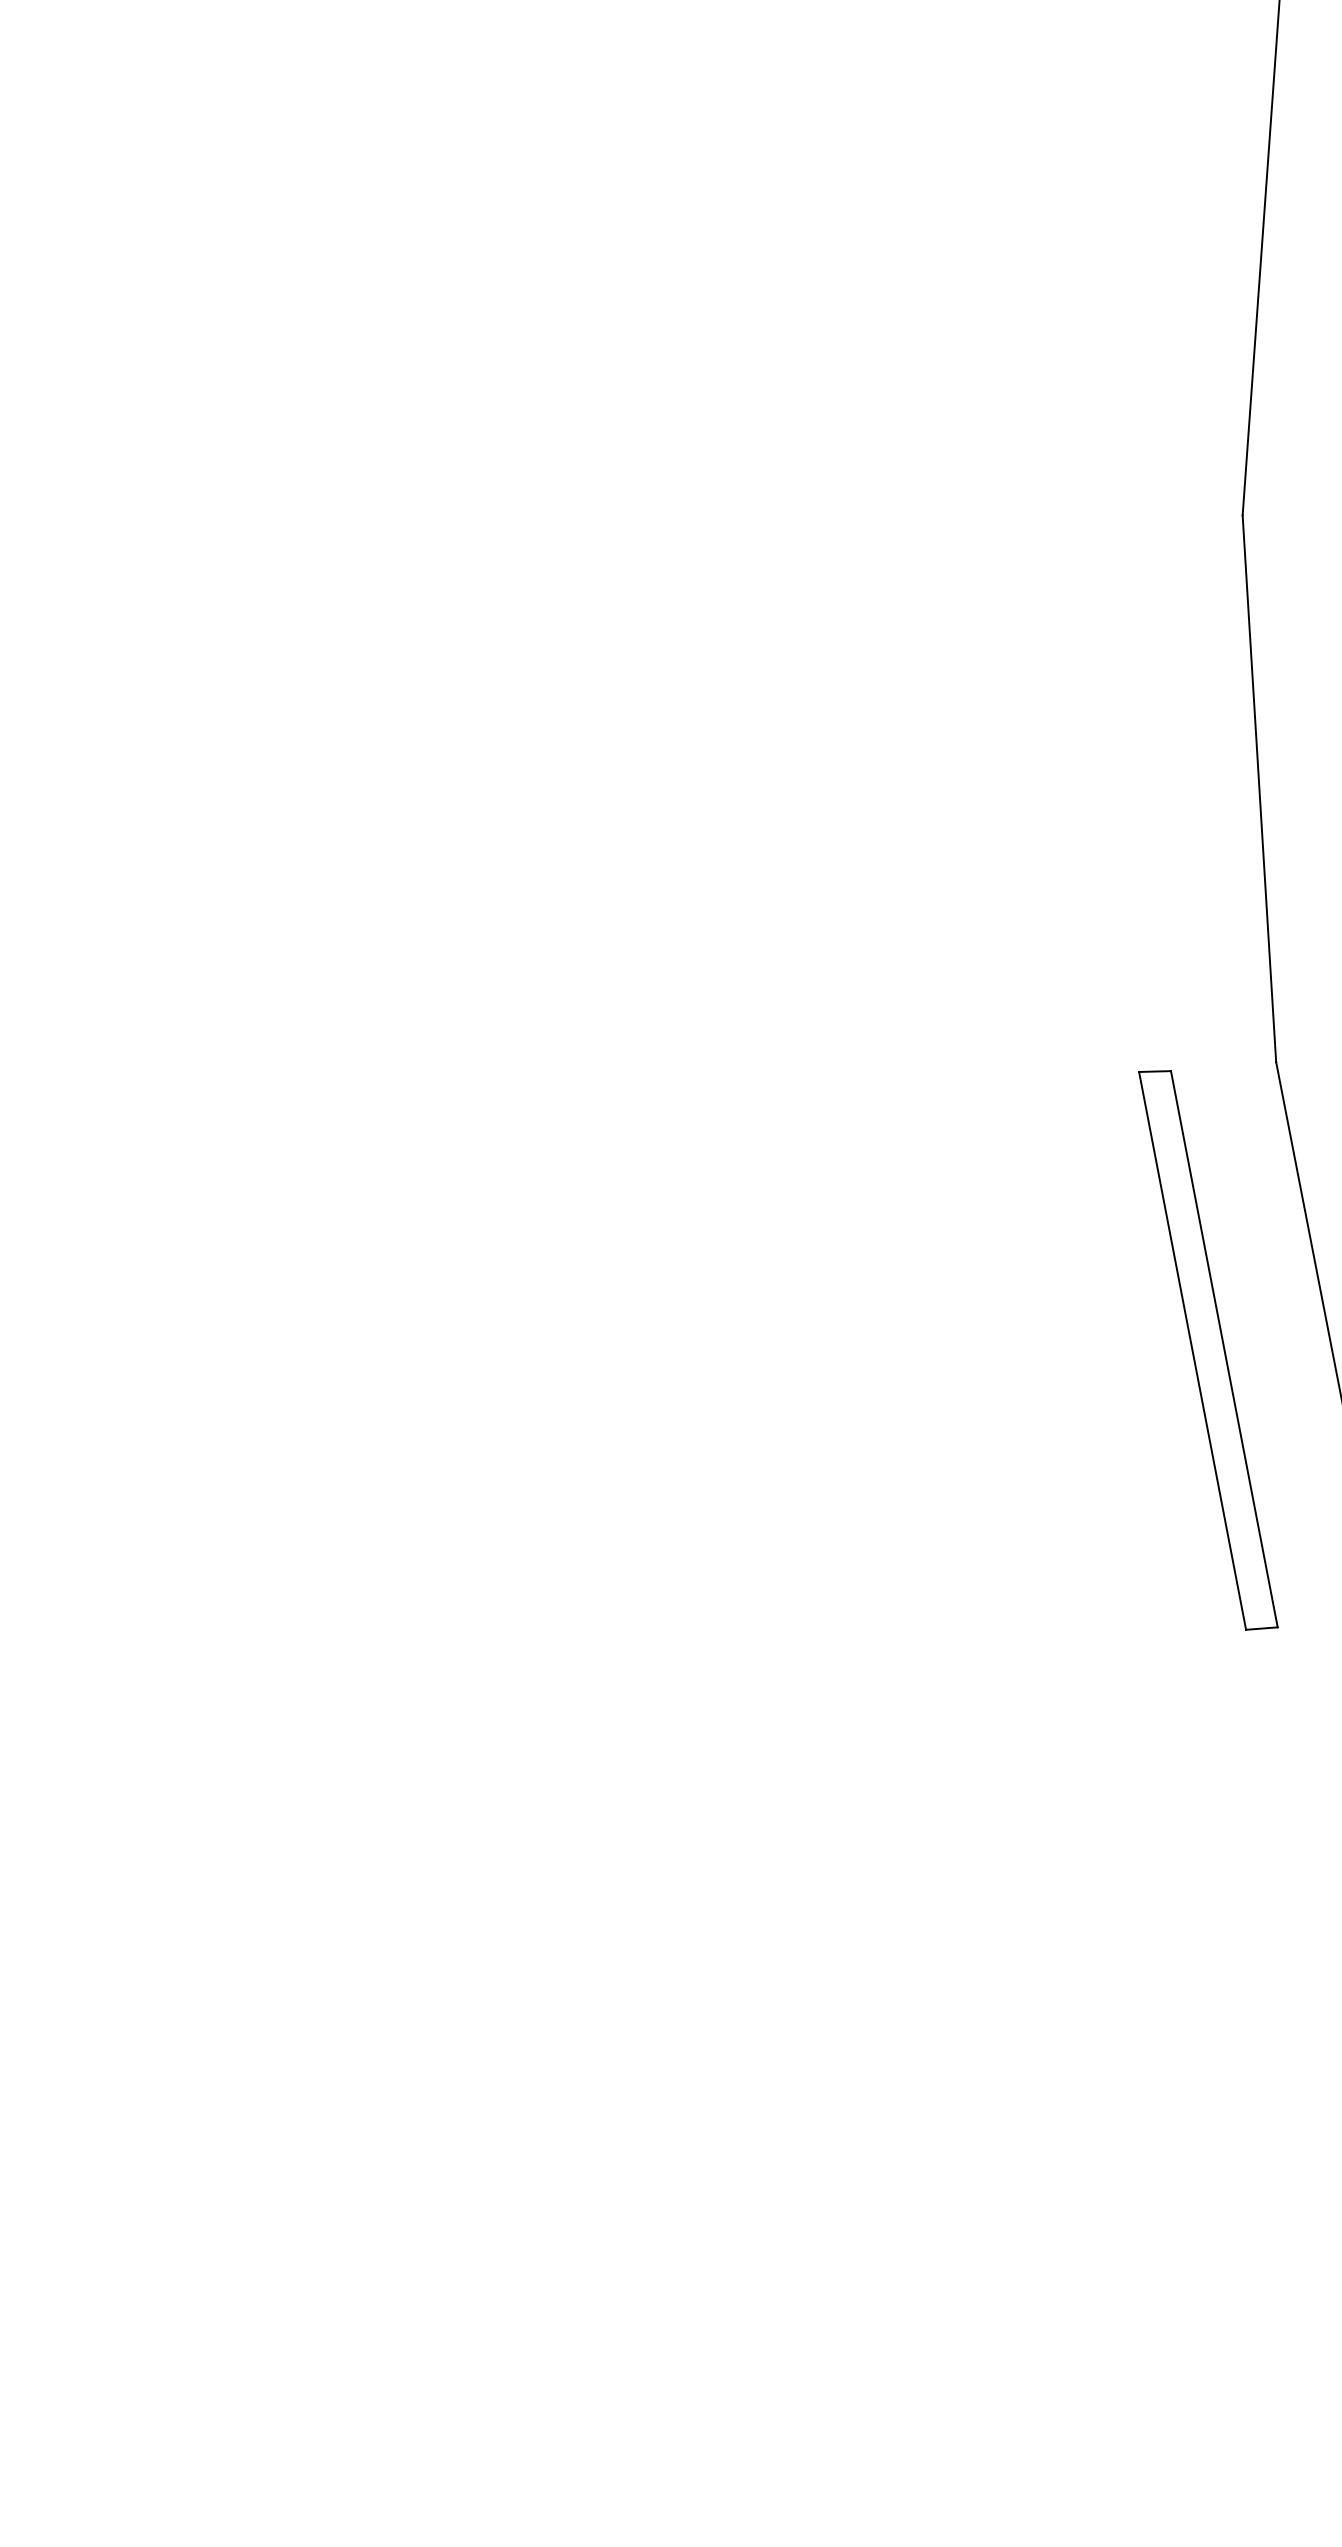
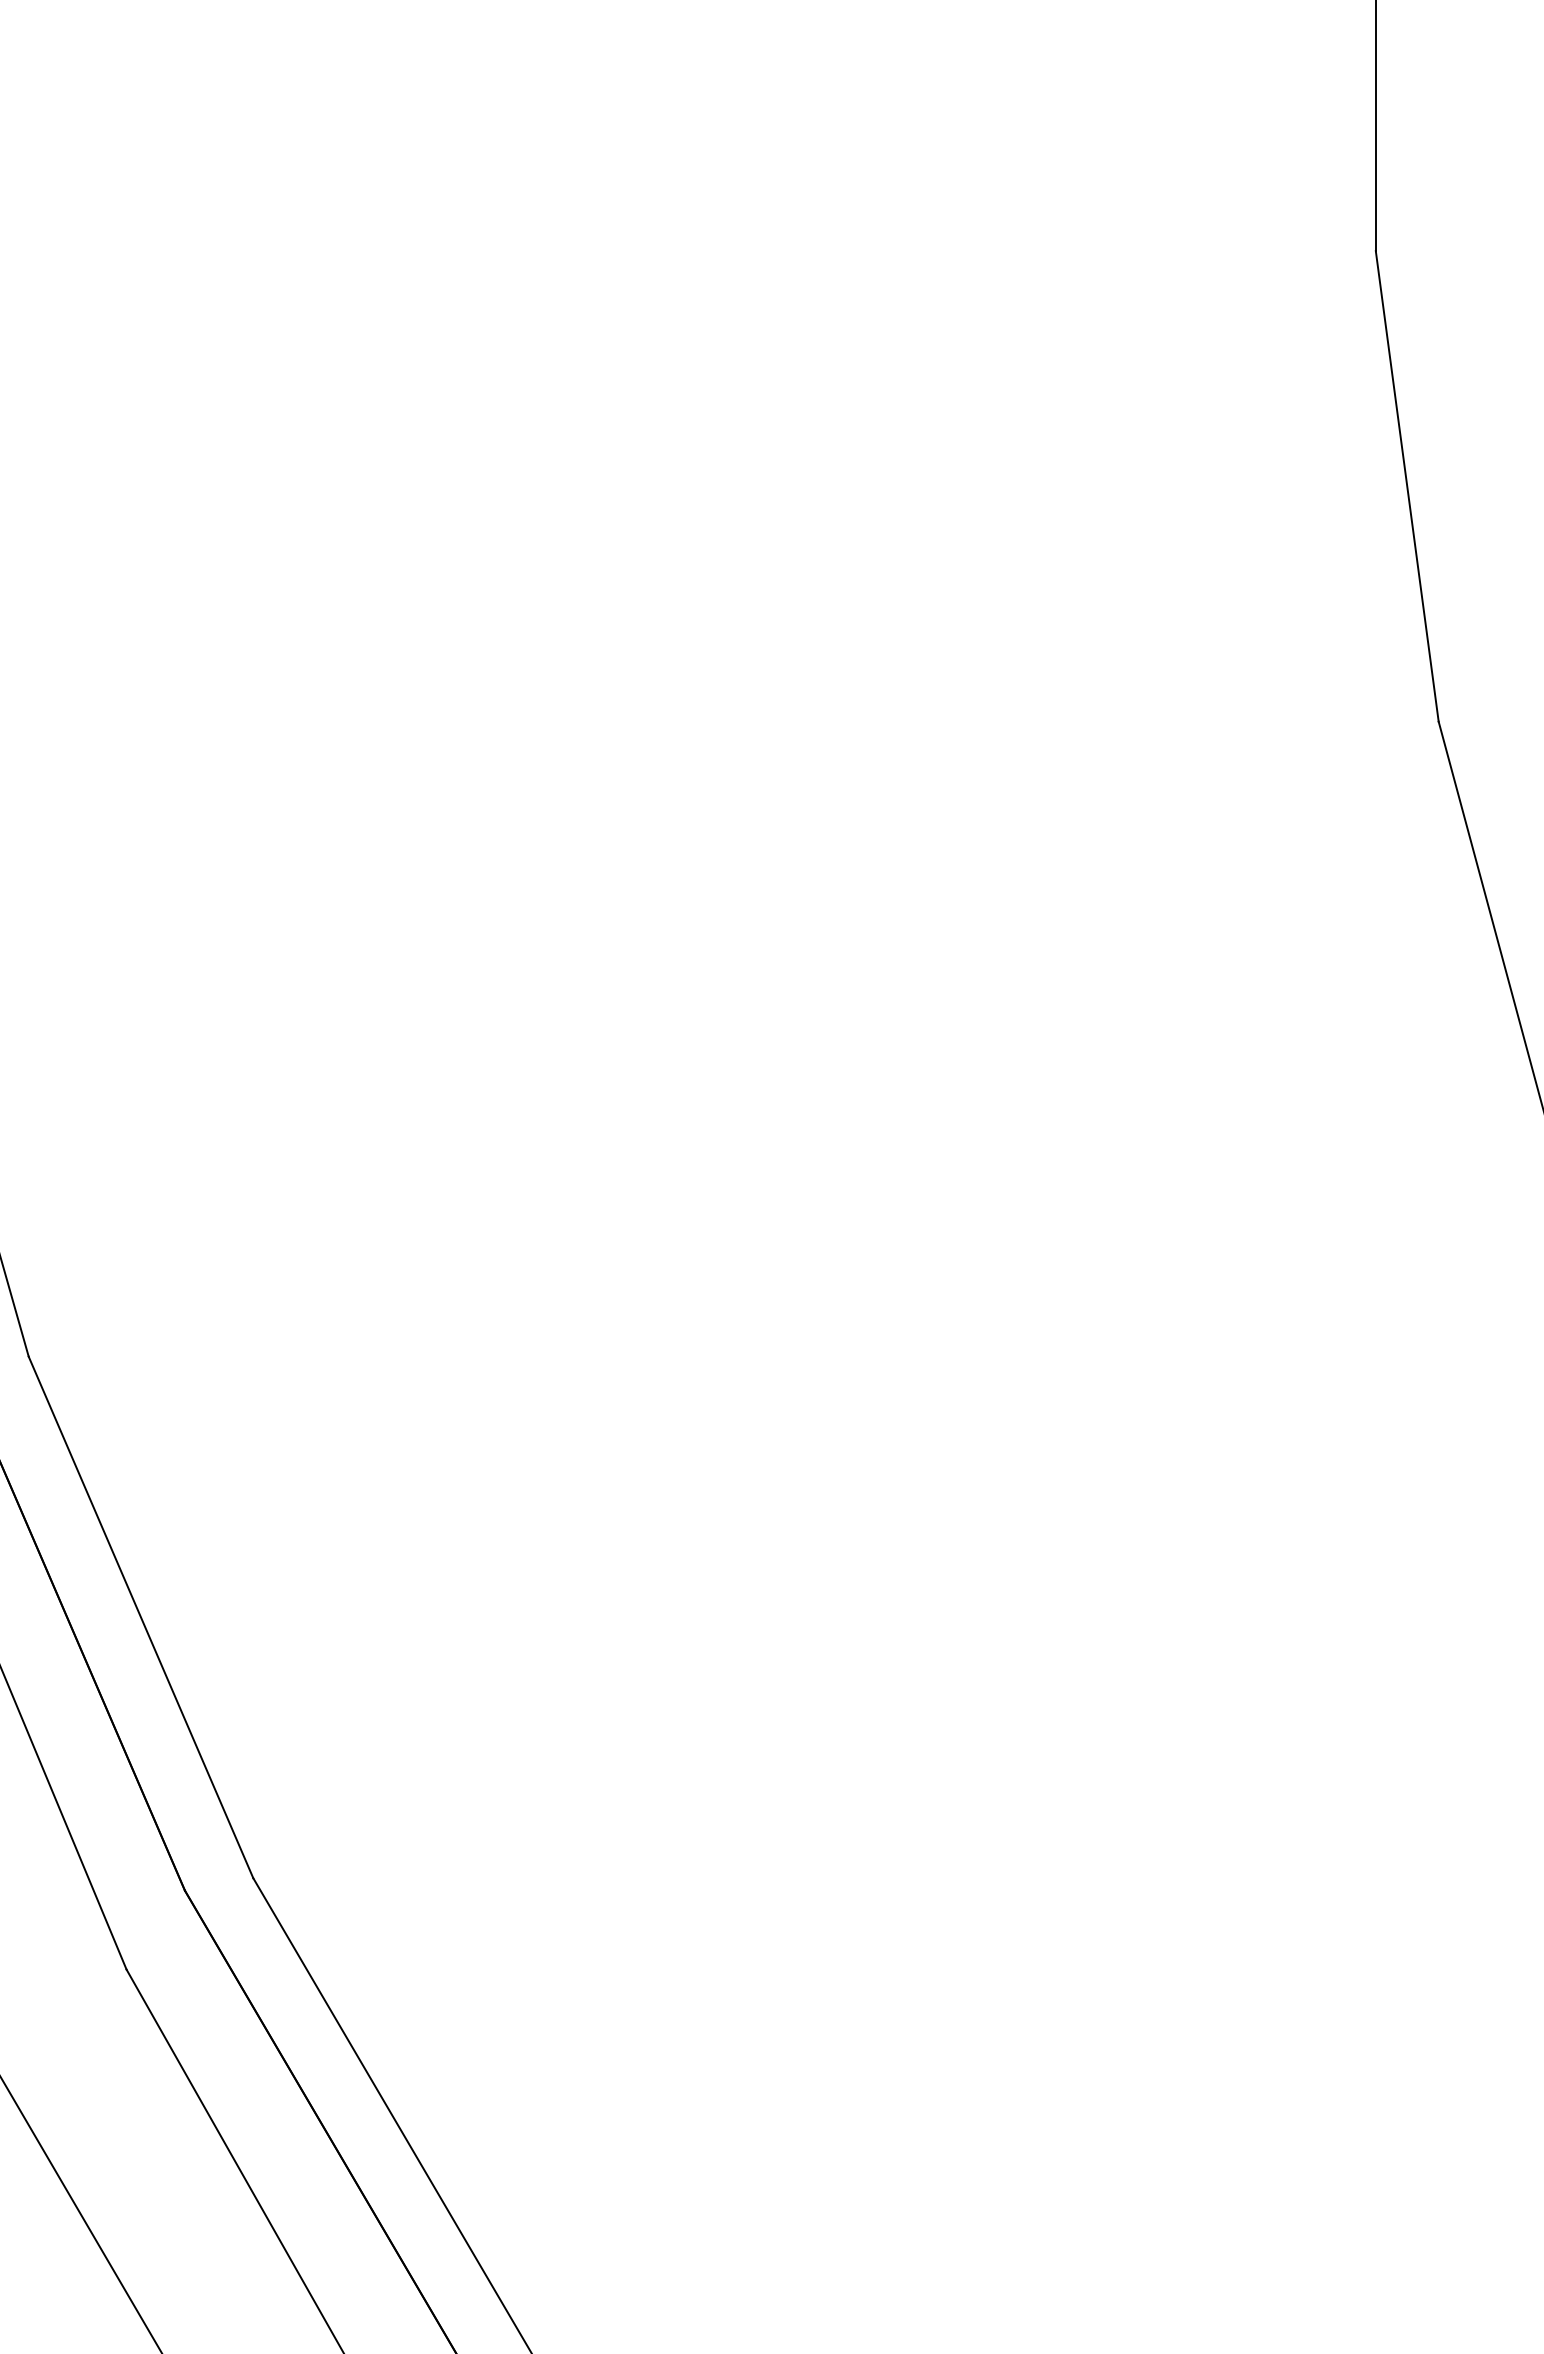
part: (1207, 1350) -> (1397, 975), removed

